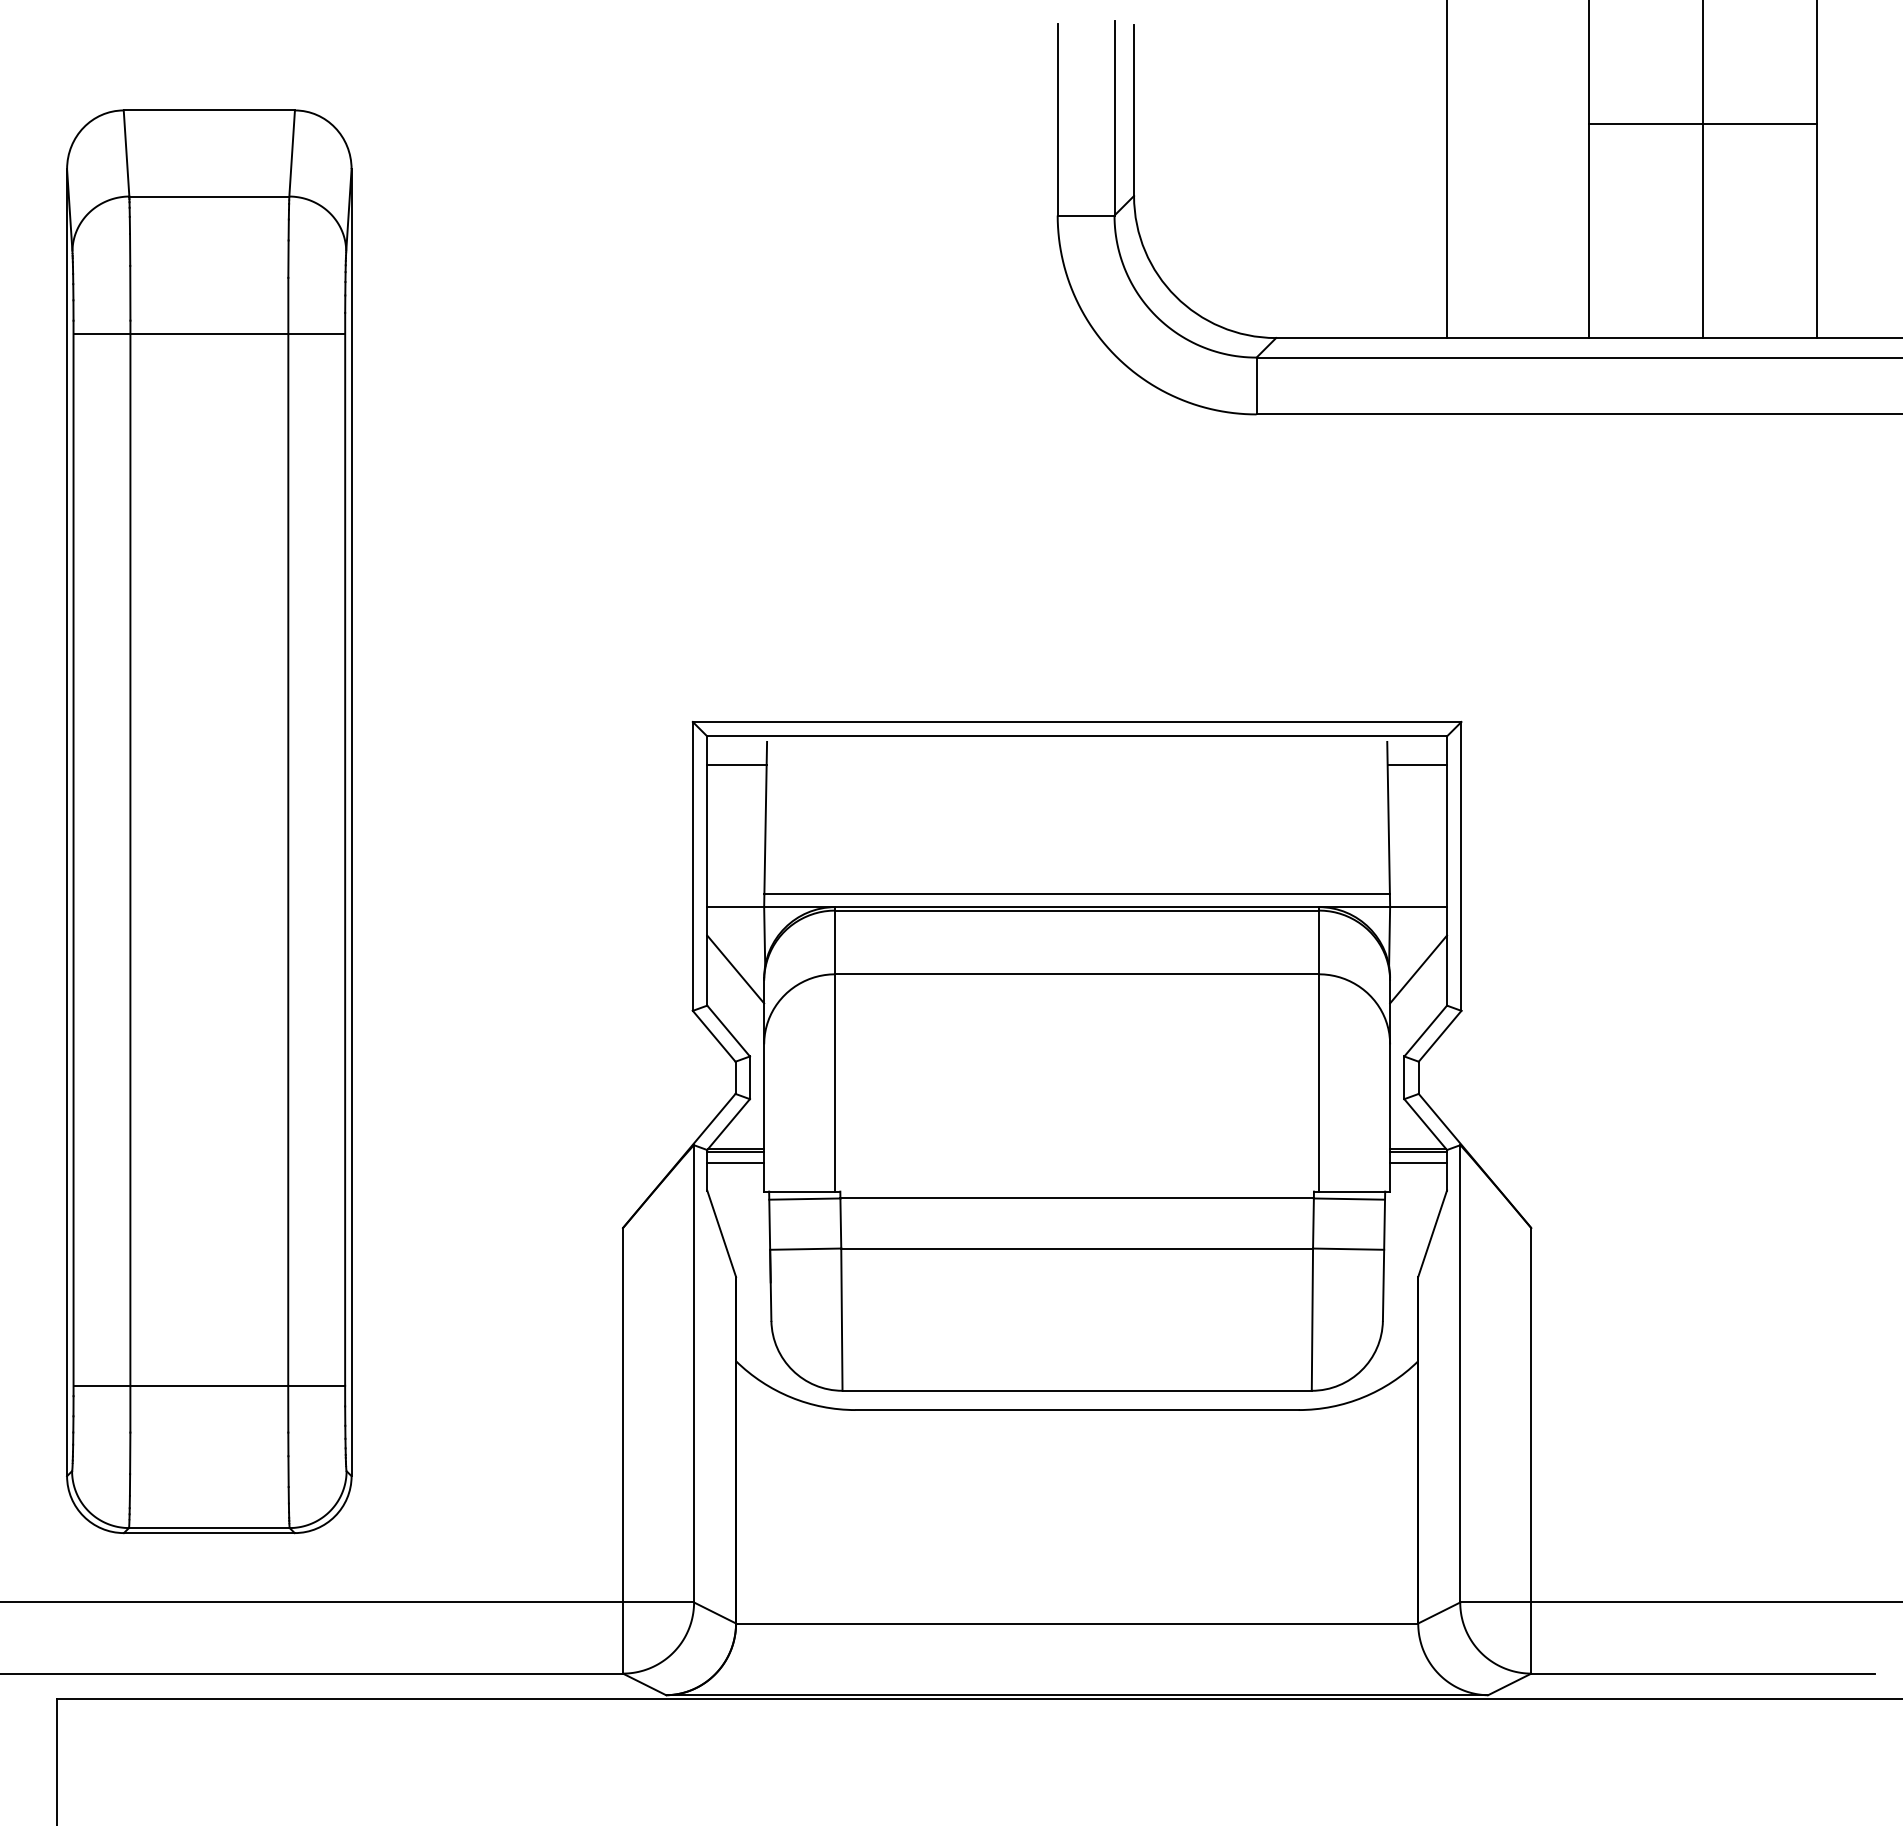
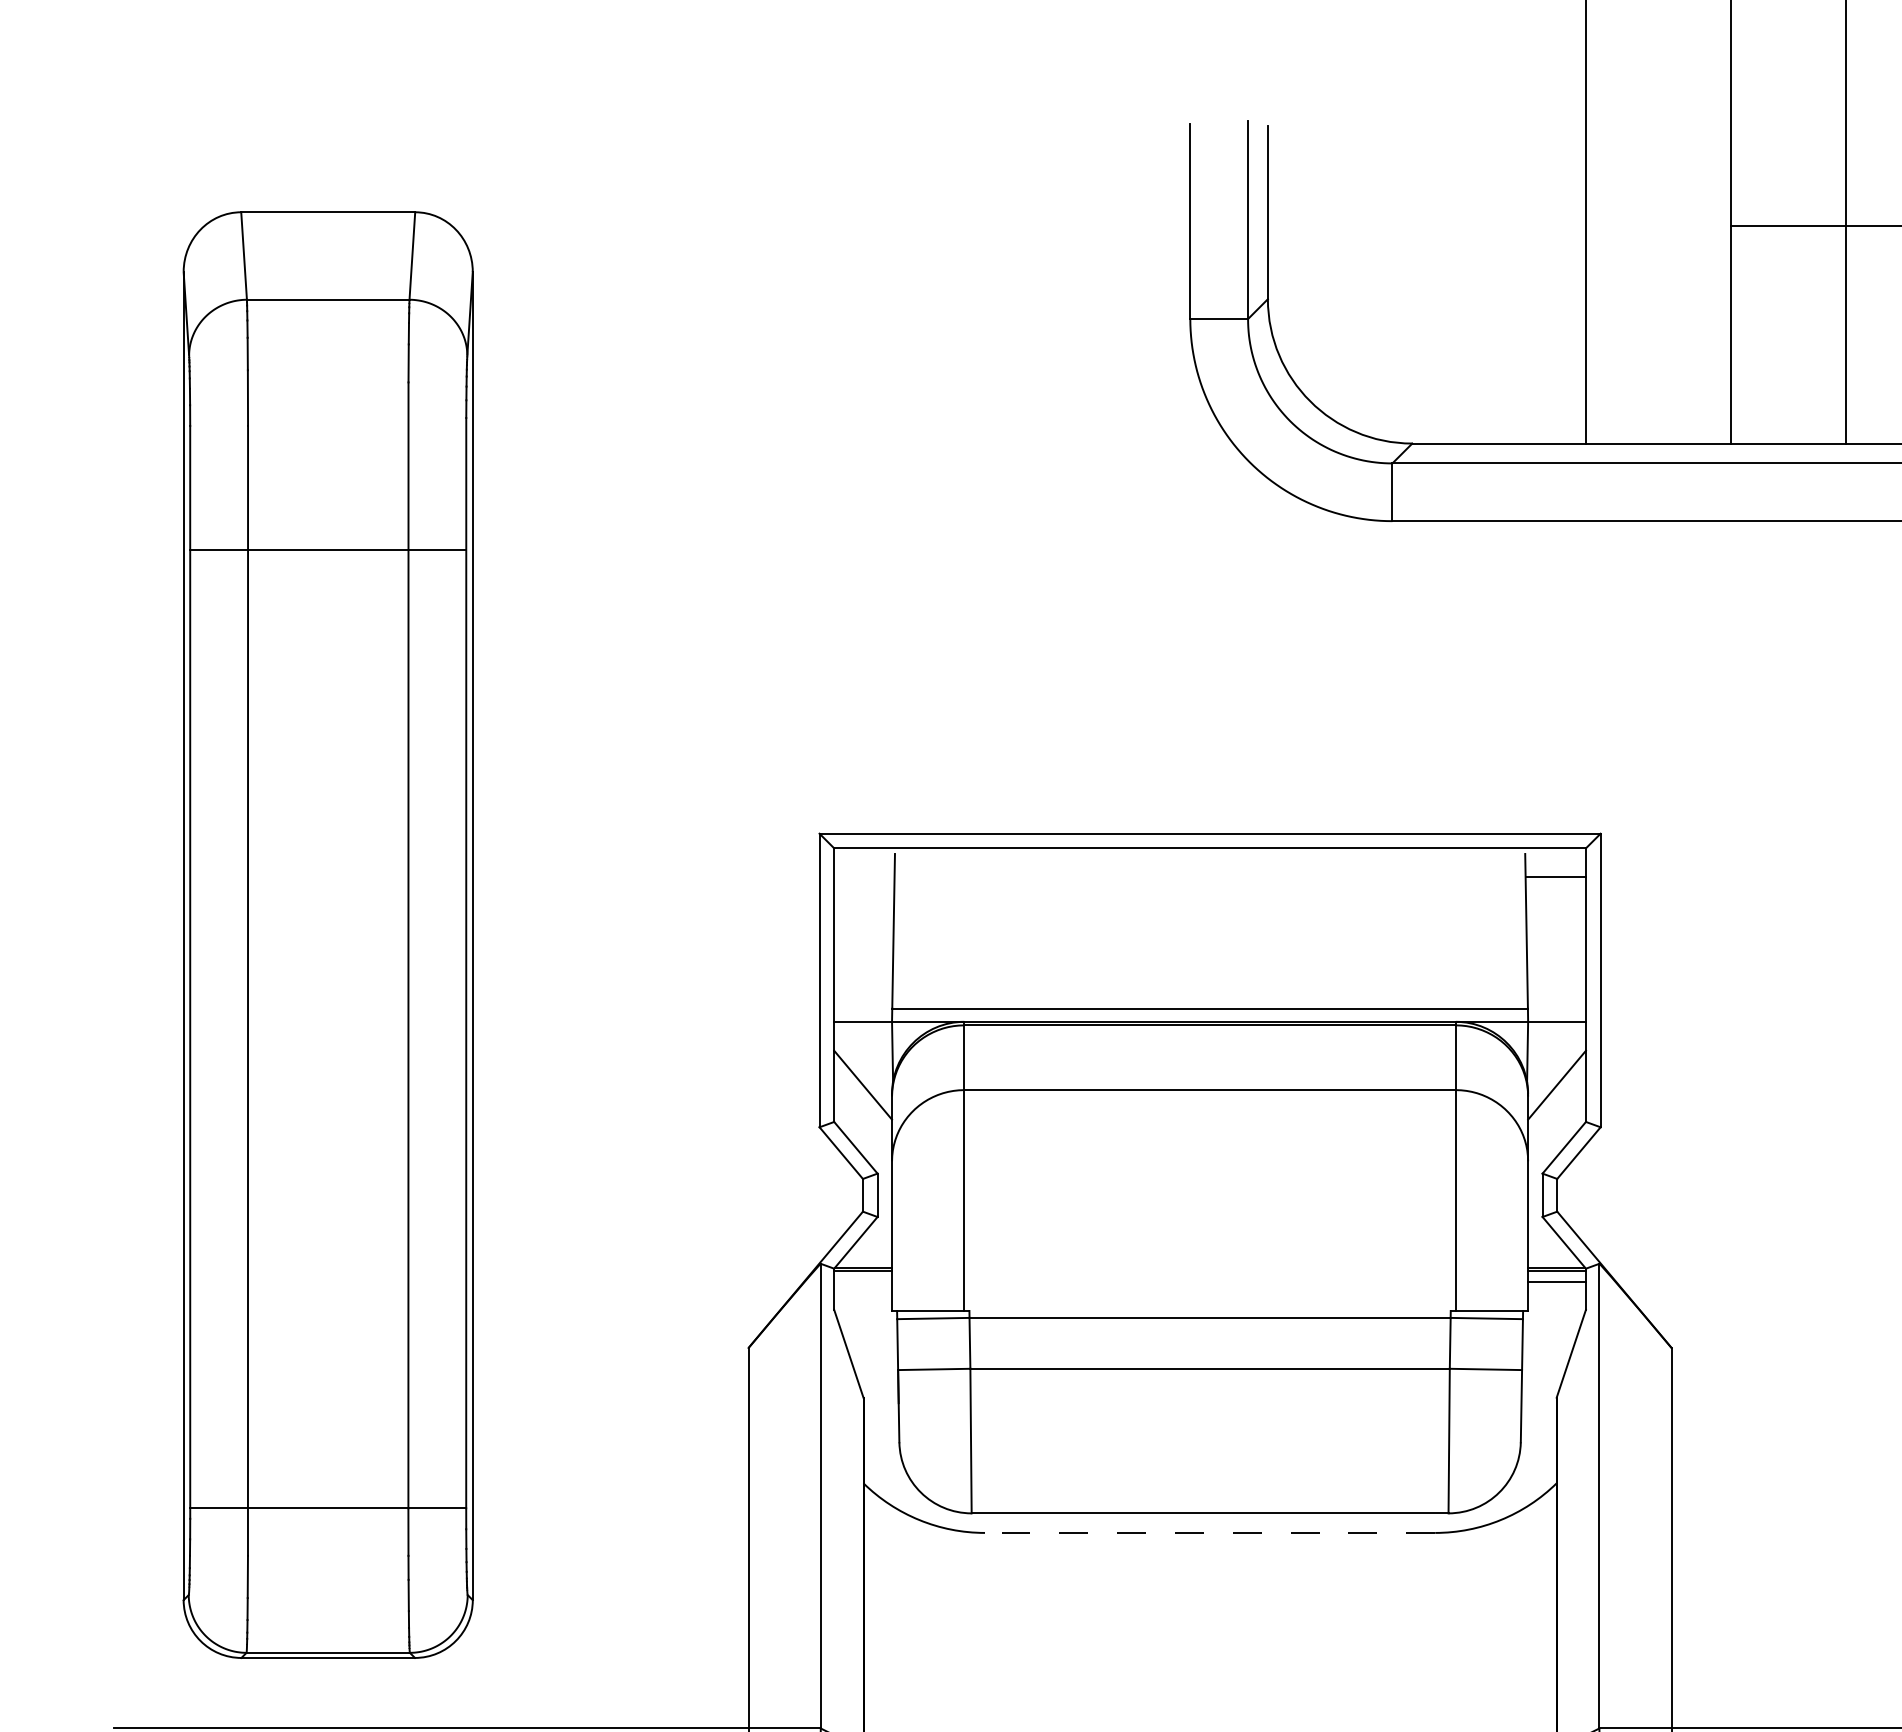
line: (209, 333) -> (328, 549), moved
line: (736, 764) -> (863, 876), removed
line: (735, 1163) -> (862, 1282), removed
line: (1077, 1410) -> (1210, 1533), solid -> dashed

